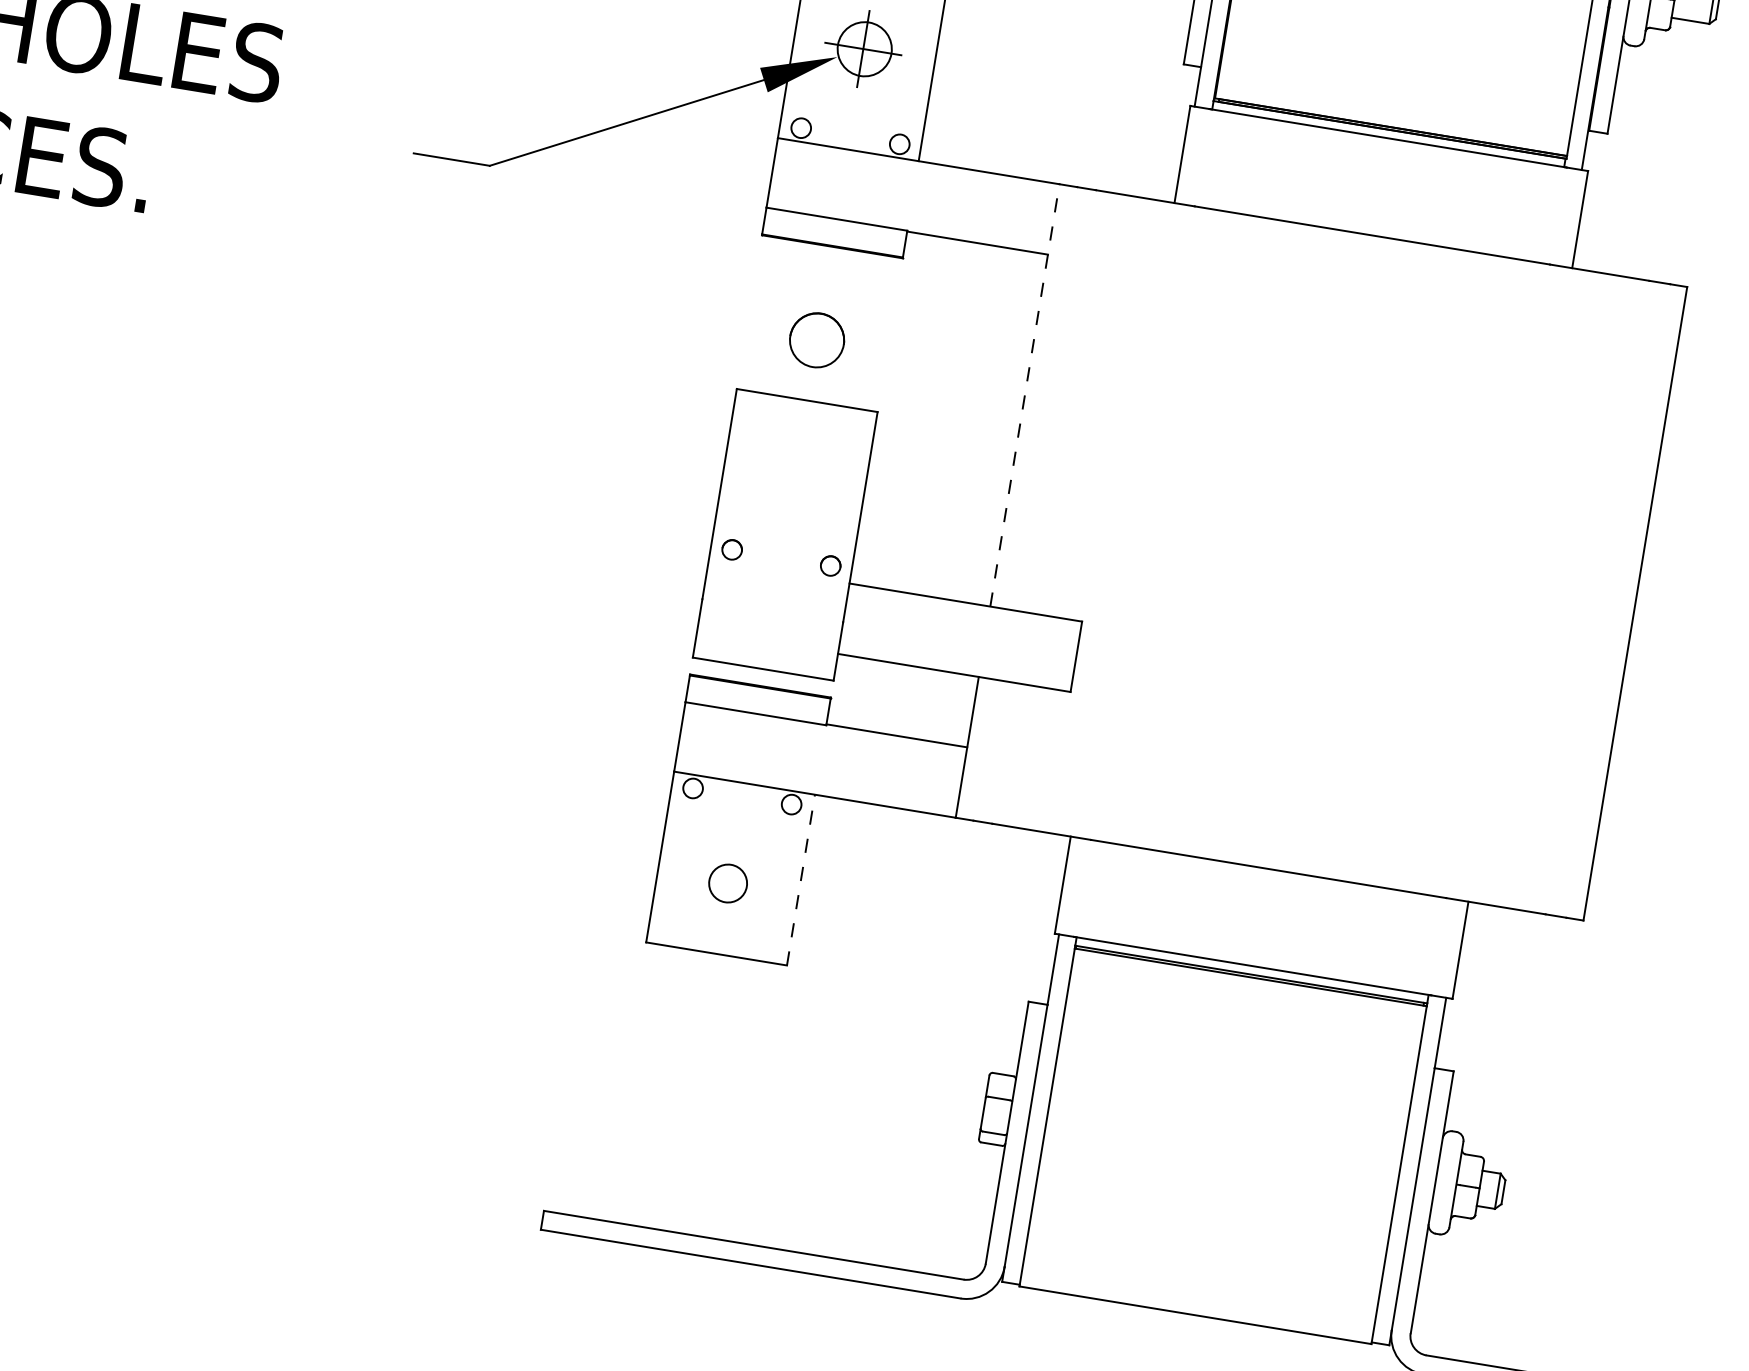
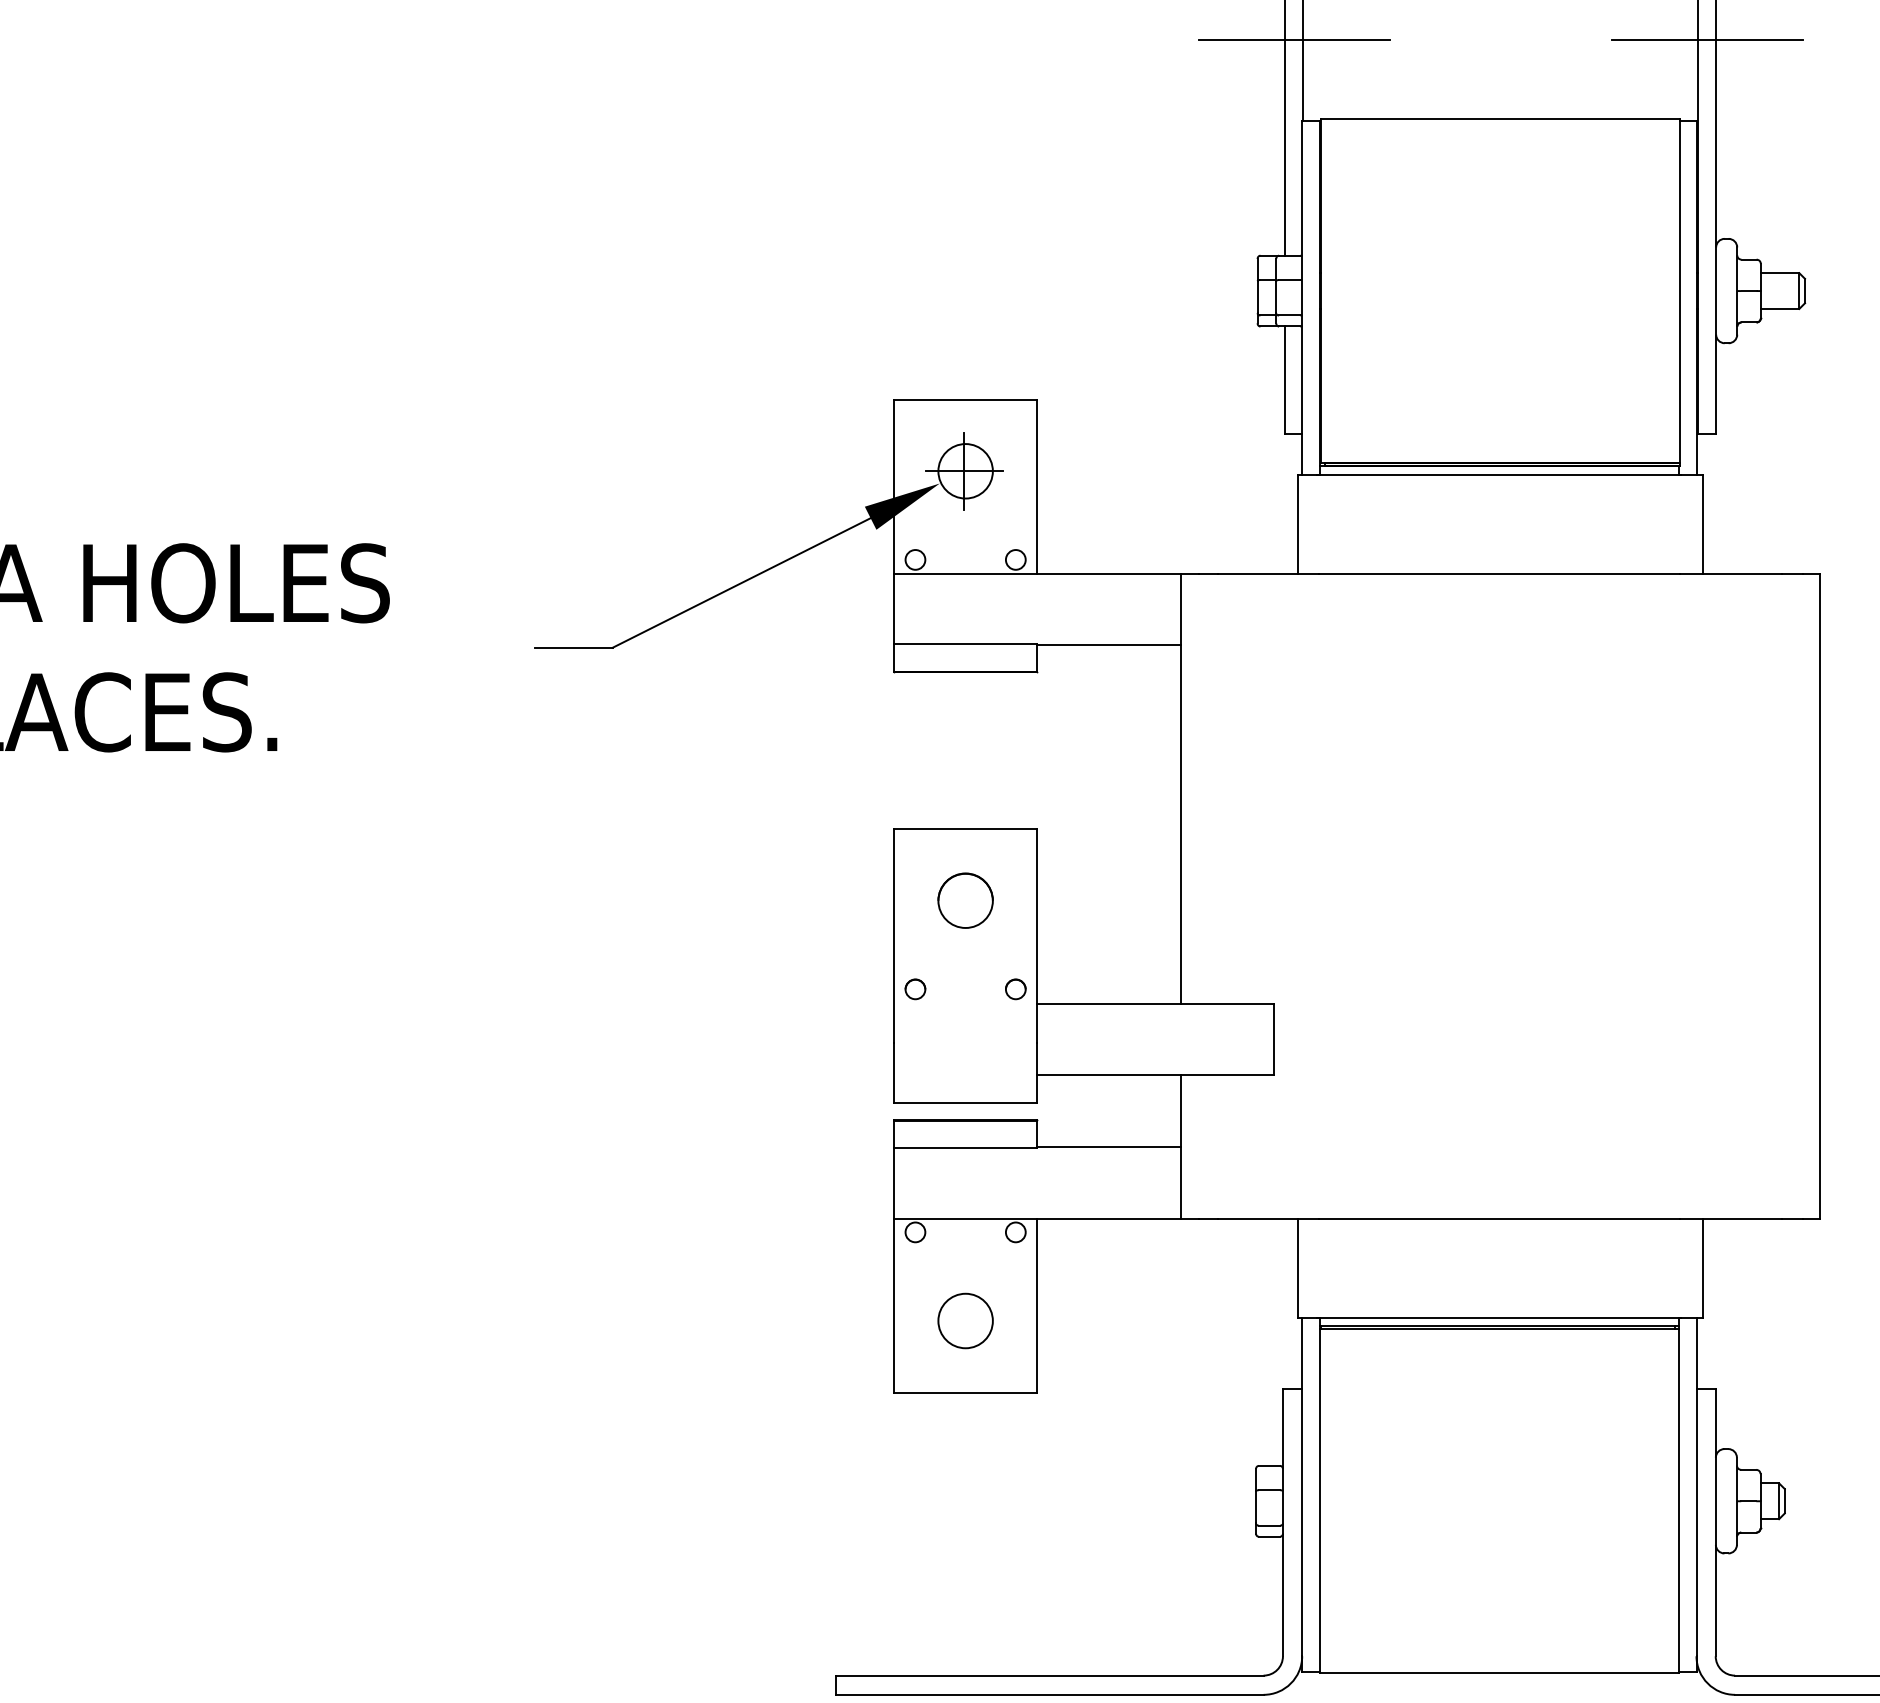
part: (816, 340) -> (965, 900), moved
line: (1024, 395) -> (1180, 788), dashed -> solid
line: (801, 879) -> (1037, 1305), dashed -> solid
circle: (728, 883) -> (965, 1320), size x1.43

